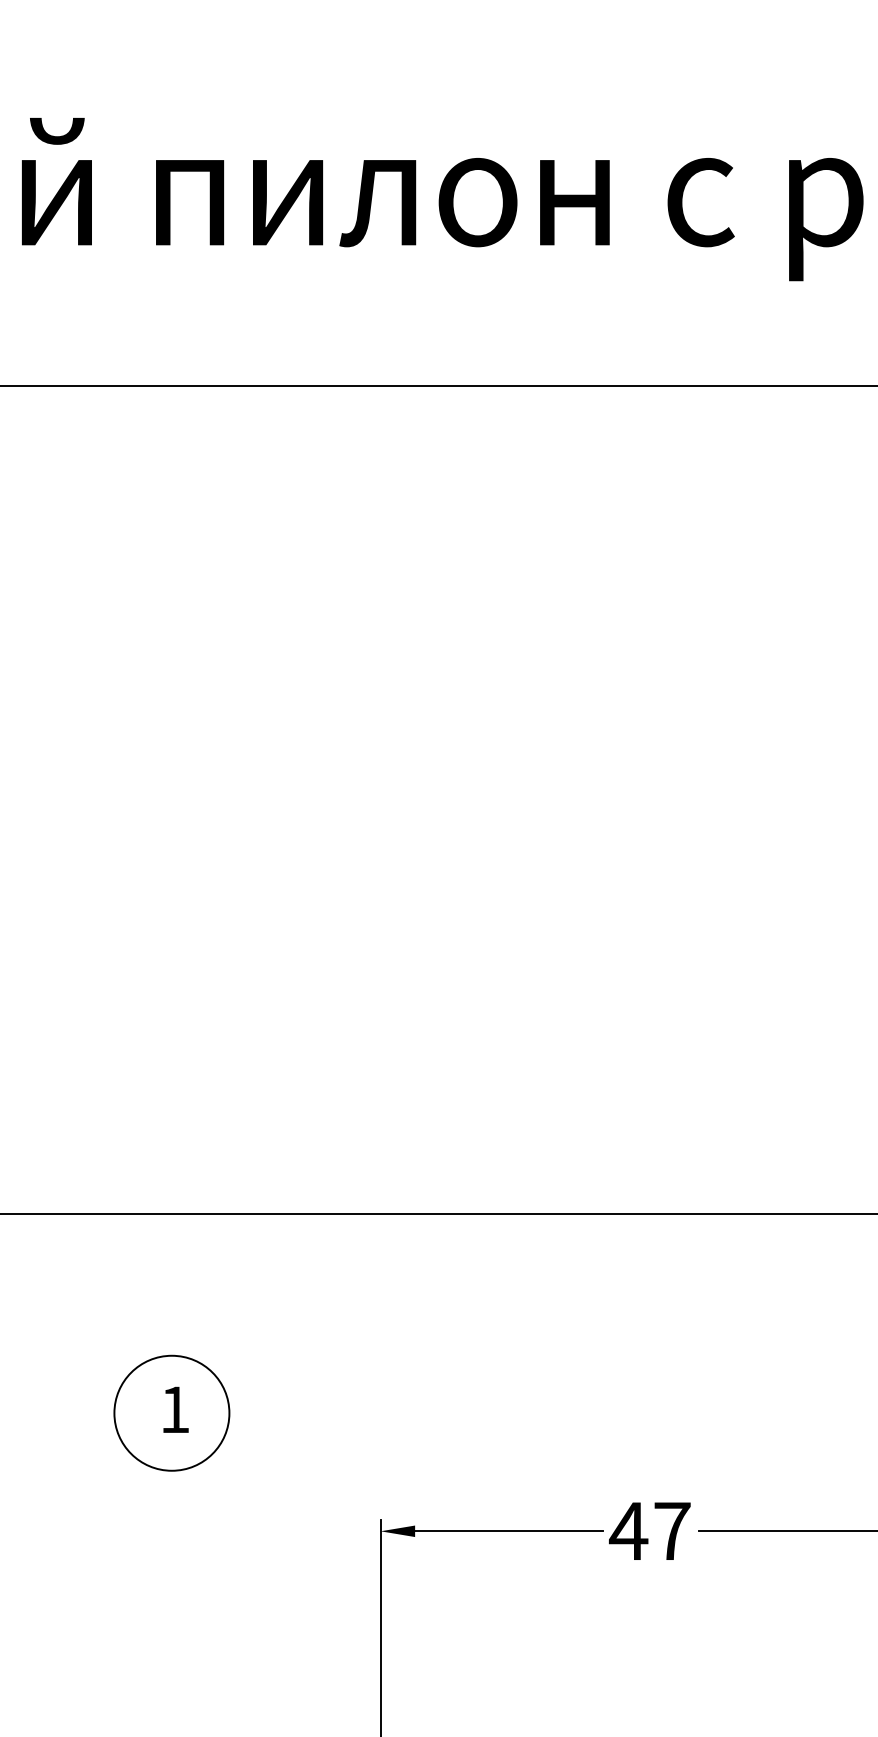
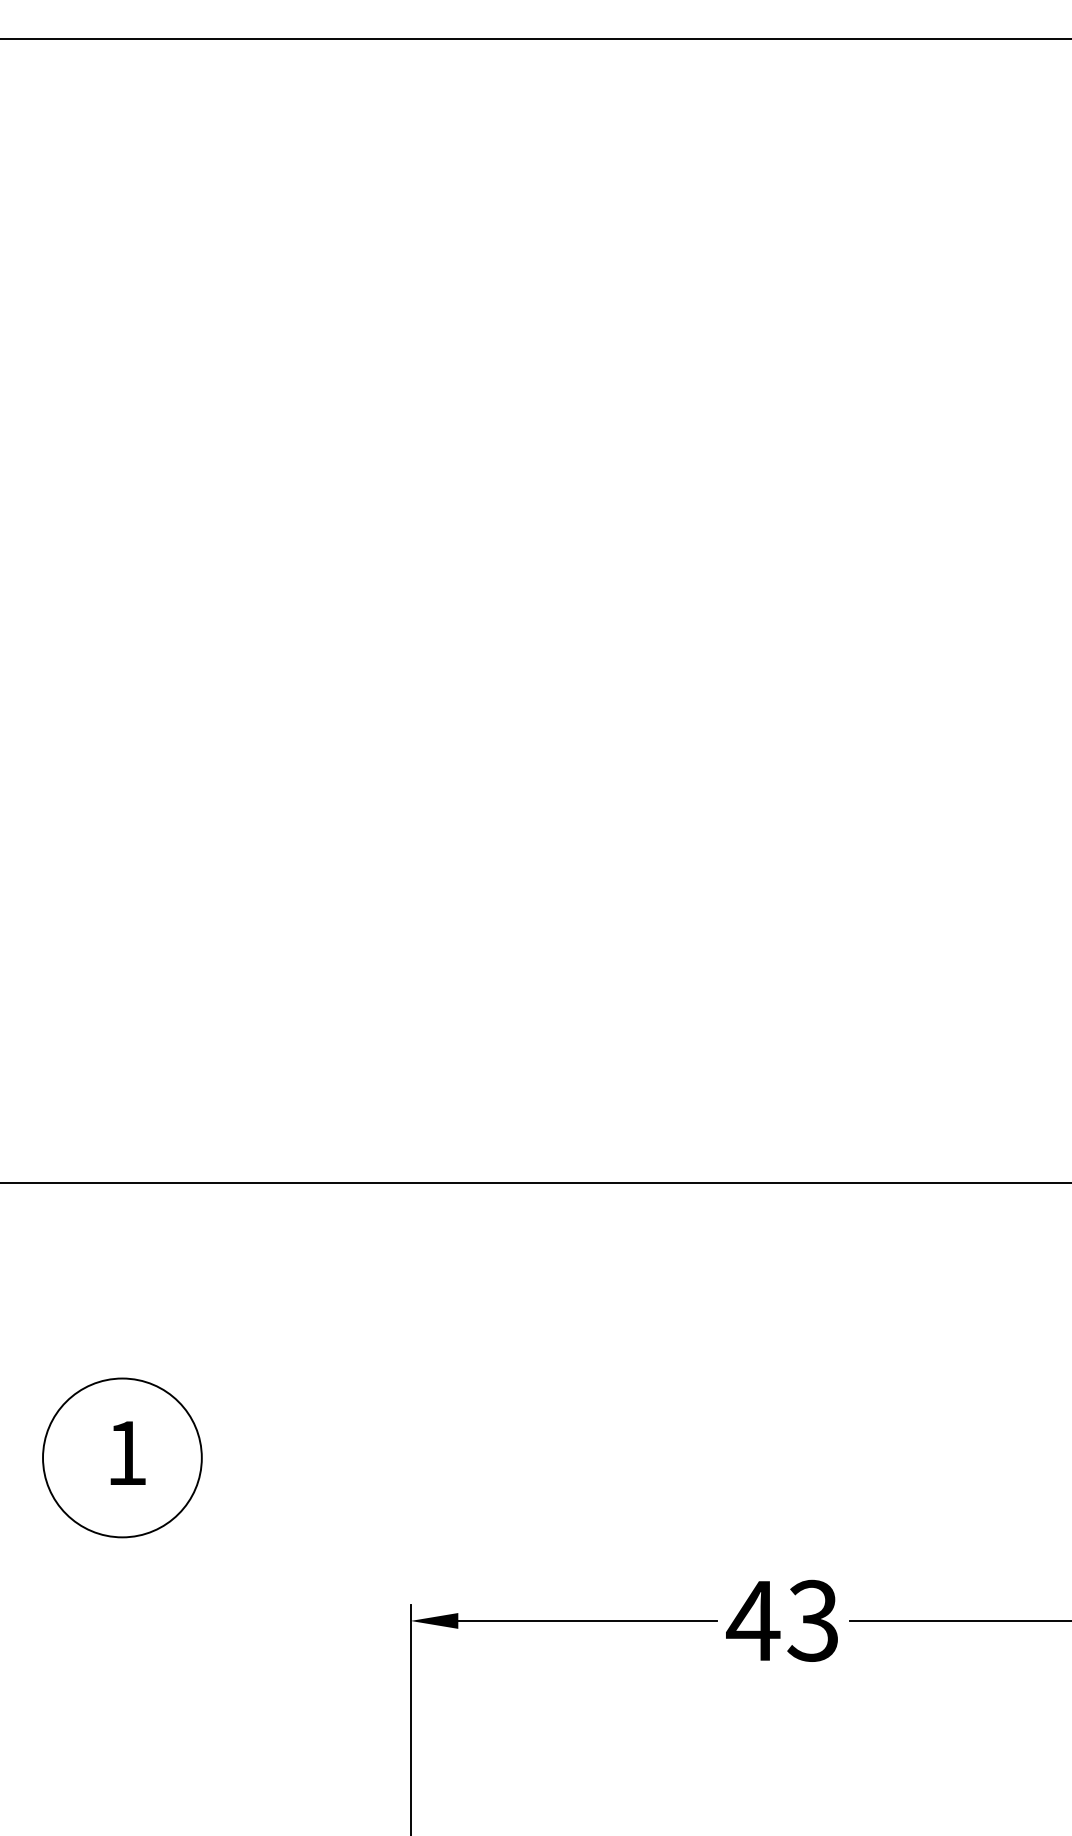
text: (671, 1530) -> (812, 1619), 47 -> 43

